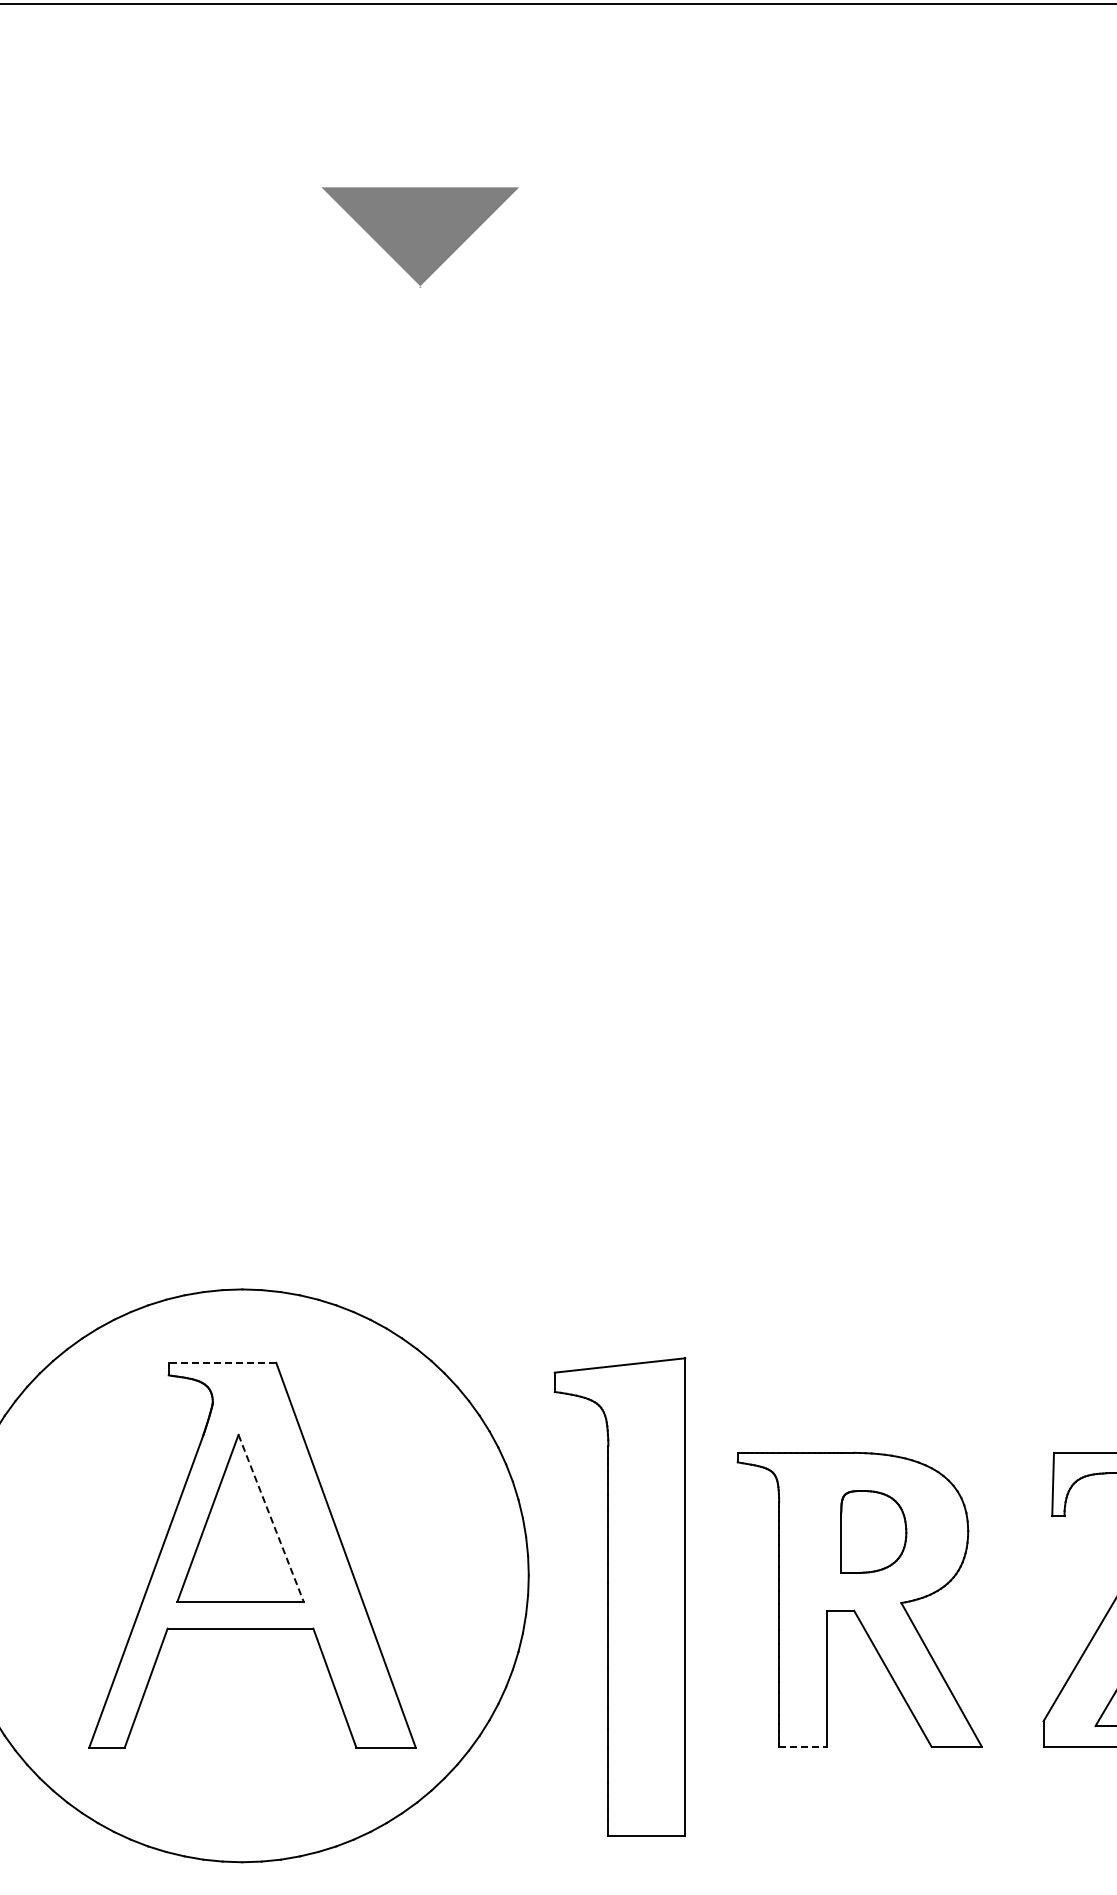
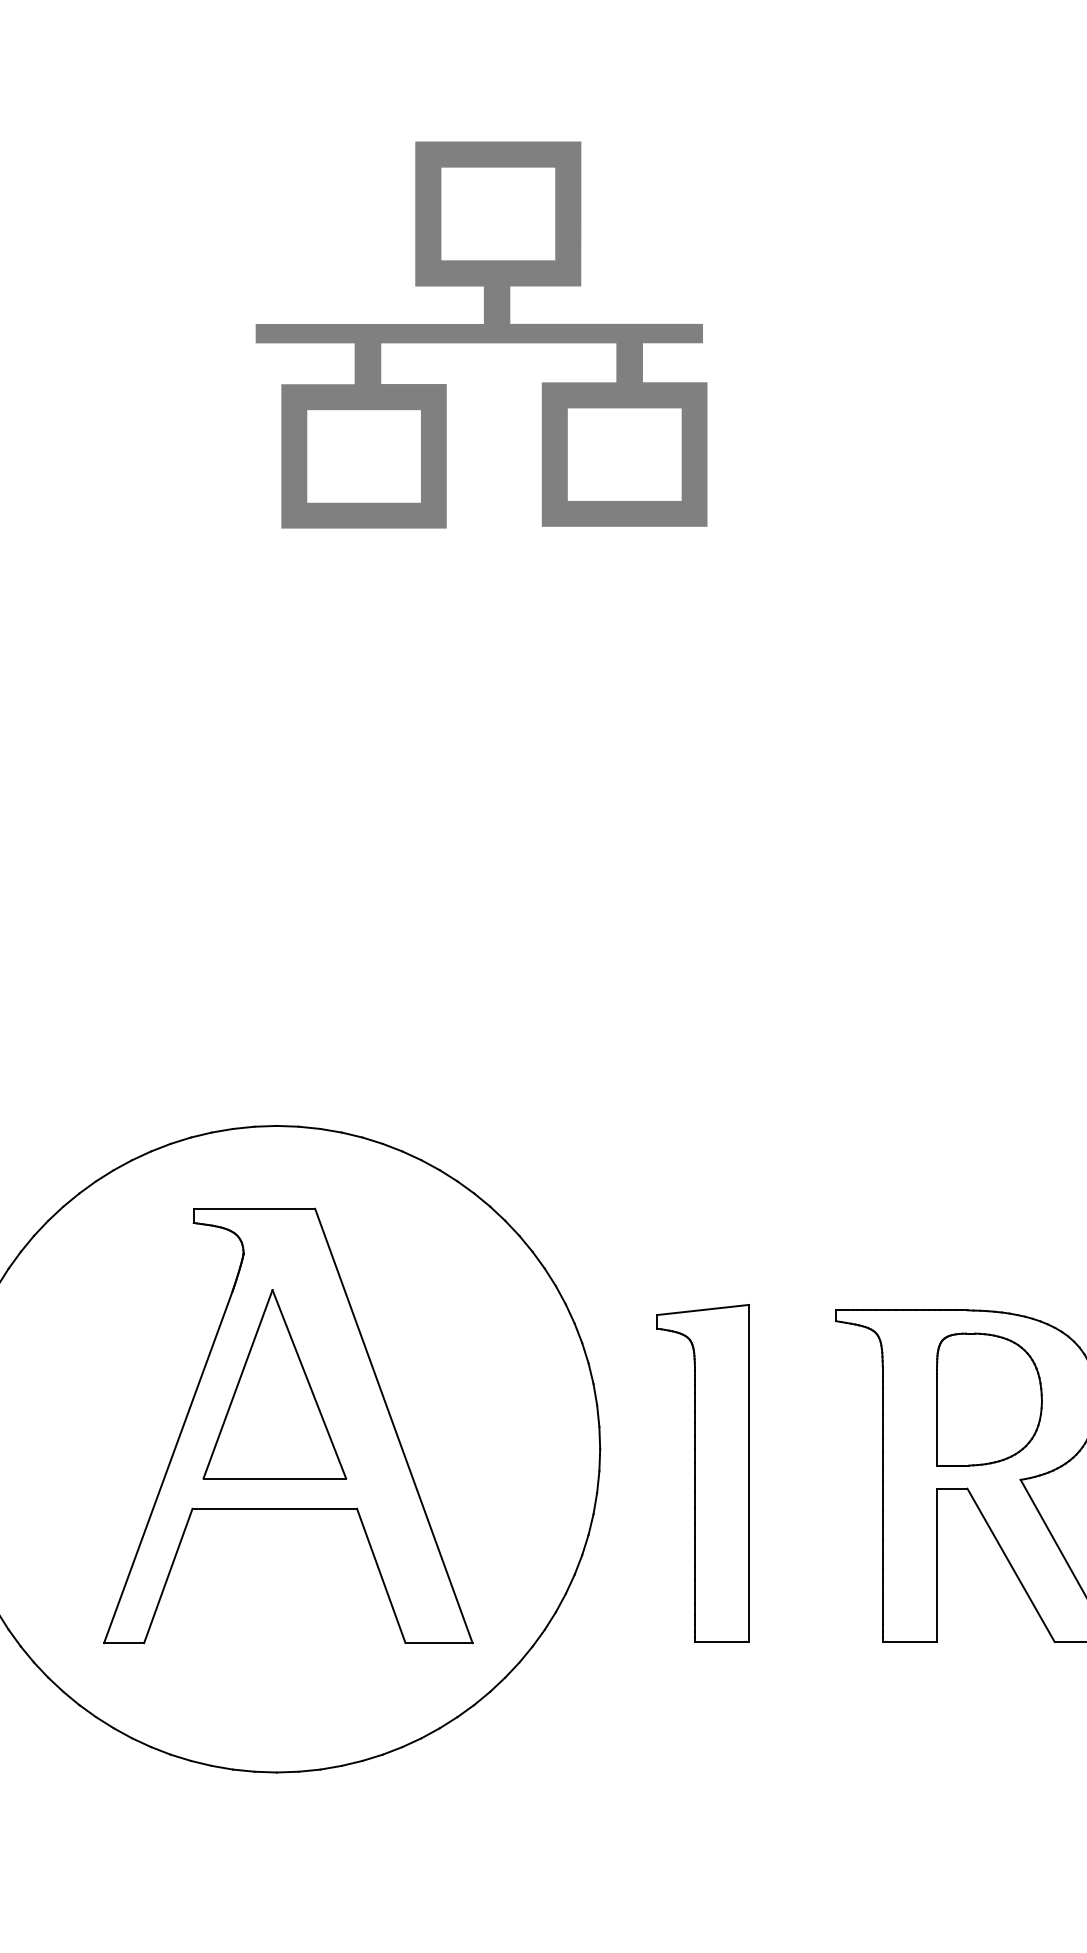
part: (423, 588) -> (481, 334), added
line: (222, 1362) -> (254, 1208), dashed -> solid
line: (271, 1518) -> (309, 1384), dashed -> solid
part: (873, 1531) -> (989, 1399), size x1.43
part: (619, 1597) -> (702, 1473), size x0.62
line: (803, 1746) -> (910, 1641), dashed -> solid

